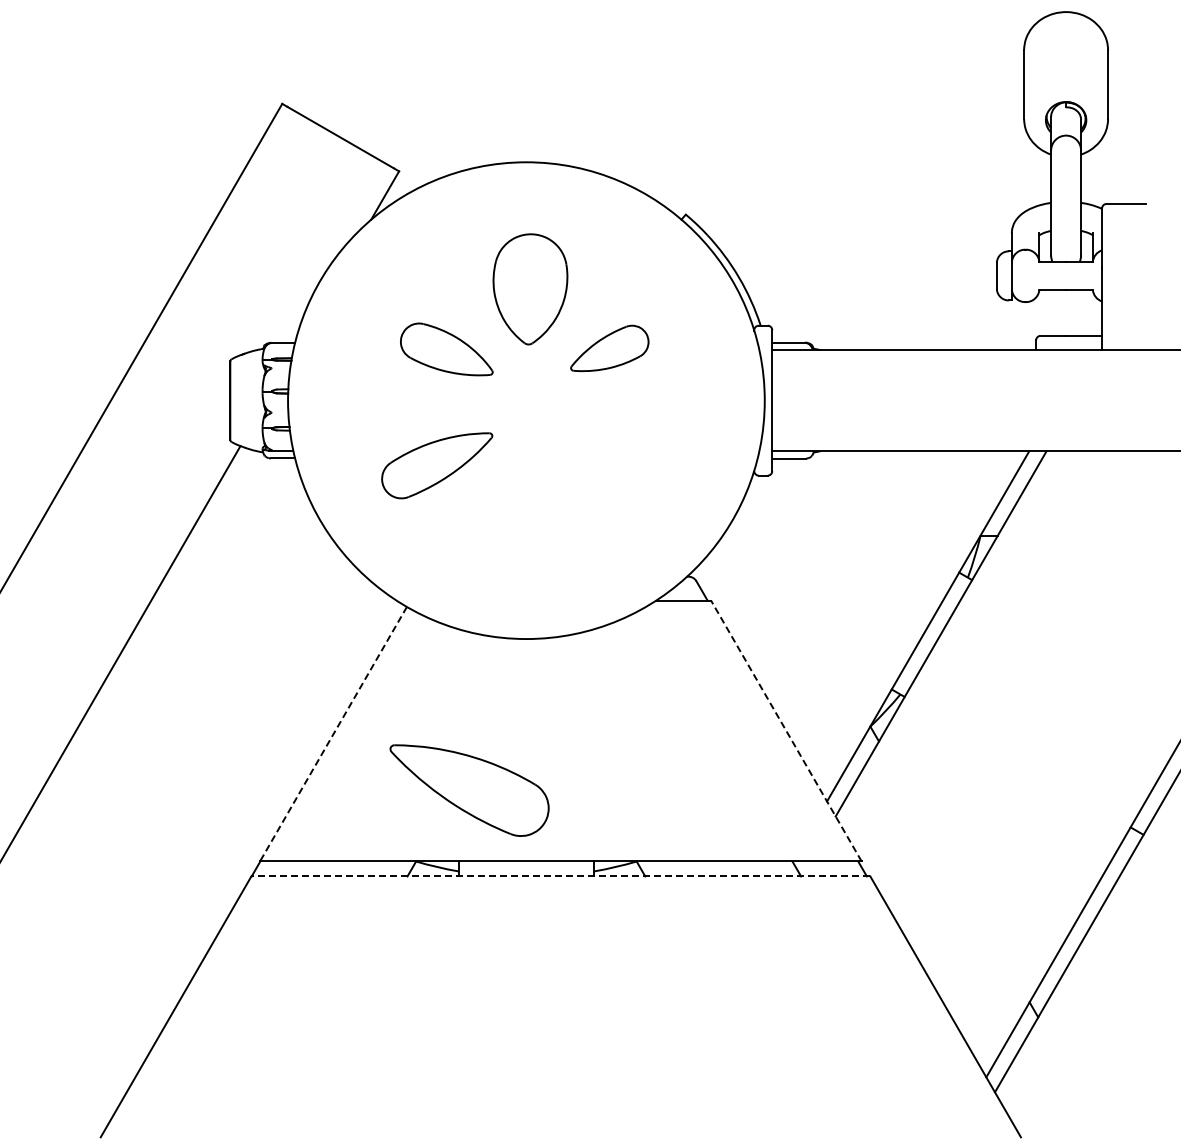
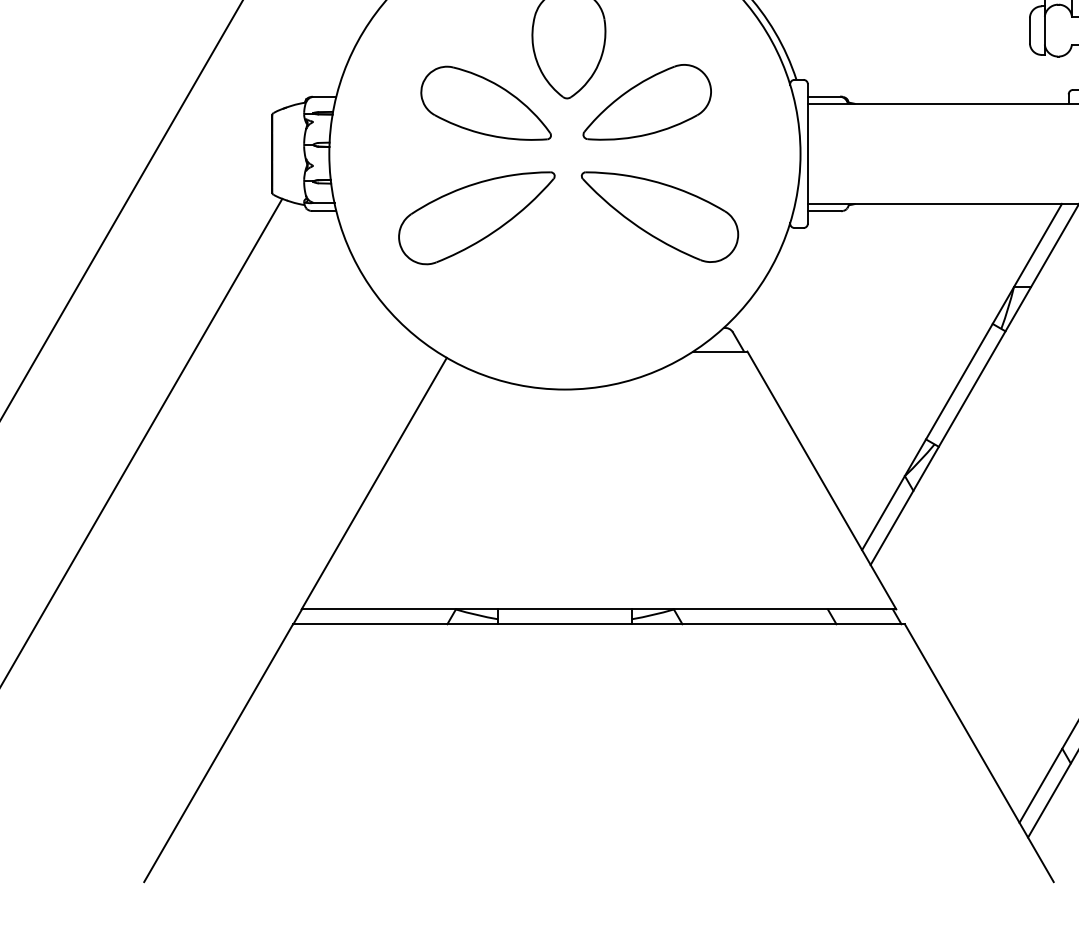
part: (609, 348) -> (647, 102), size x1.67
part: (446, 349) -> (485, 103), size x1.43
part: (436, 465) -> (476, 218), size x1.43
line: (786, 731) -> (822, 480), dashed -> solid
line: (333, 734) -> (374, 483), dashed -> solid
part: (469, 790) -> (659, 217), moved
line: (560, 876) -> (598, 624), dashed -> solid

